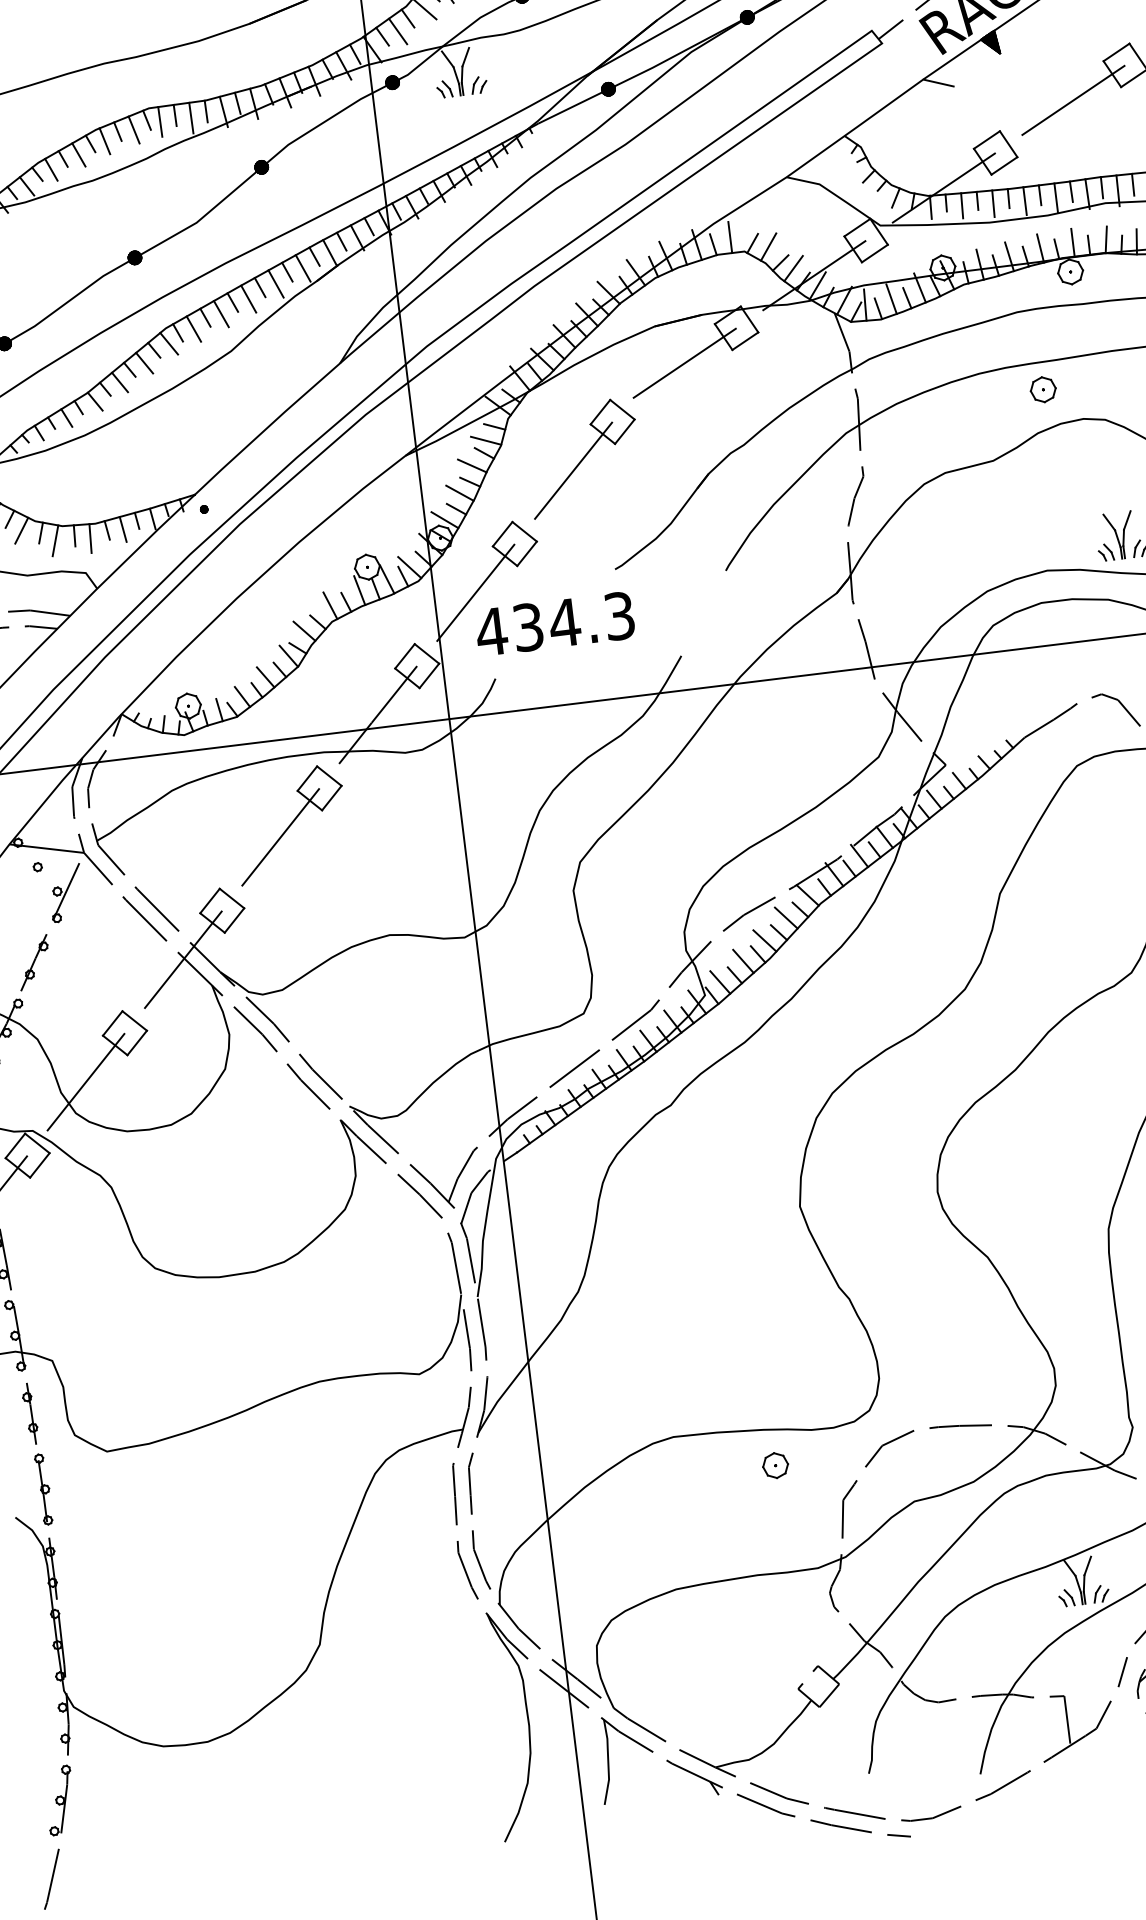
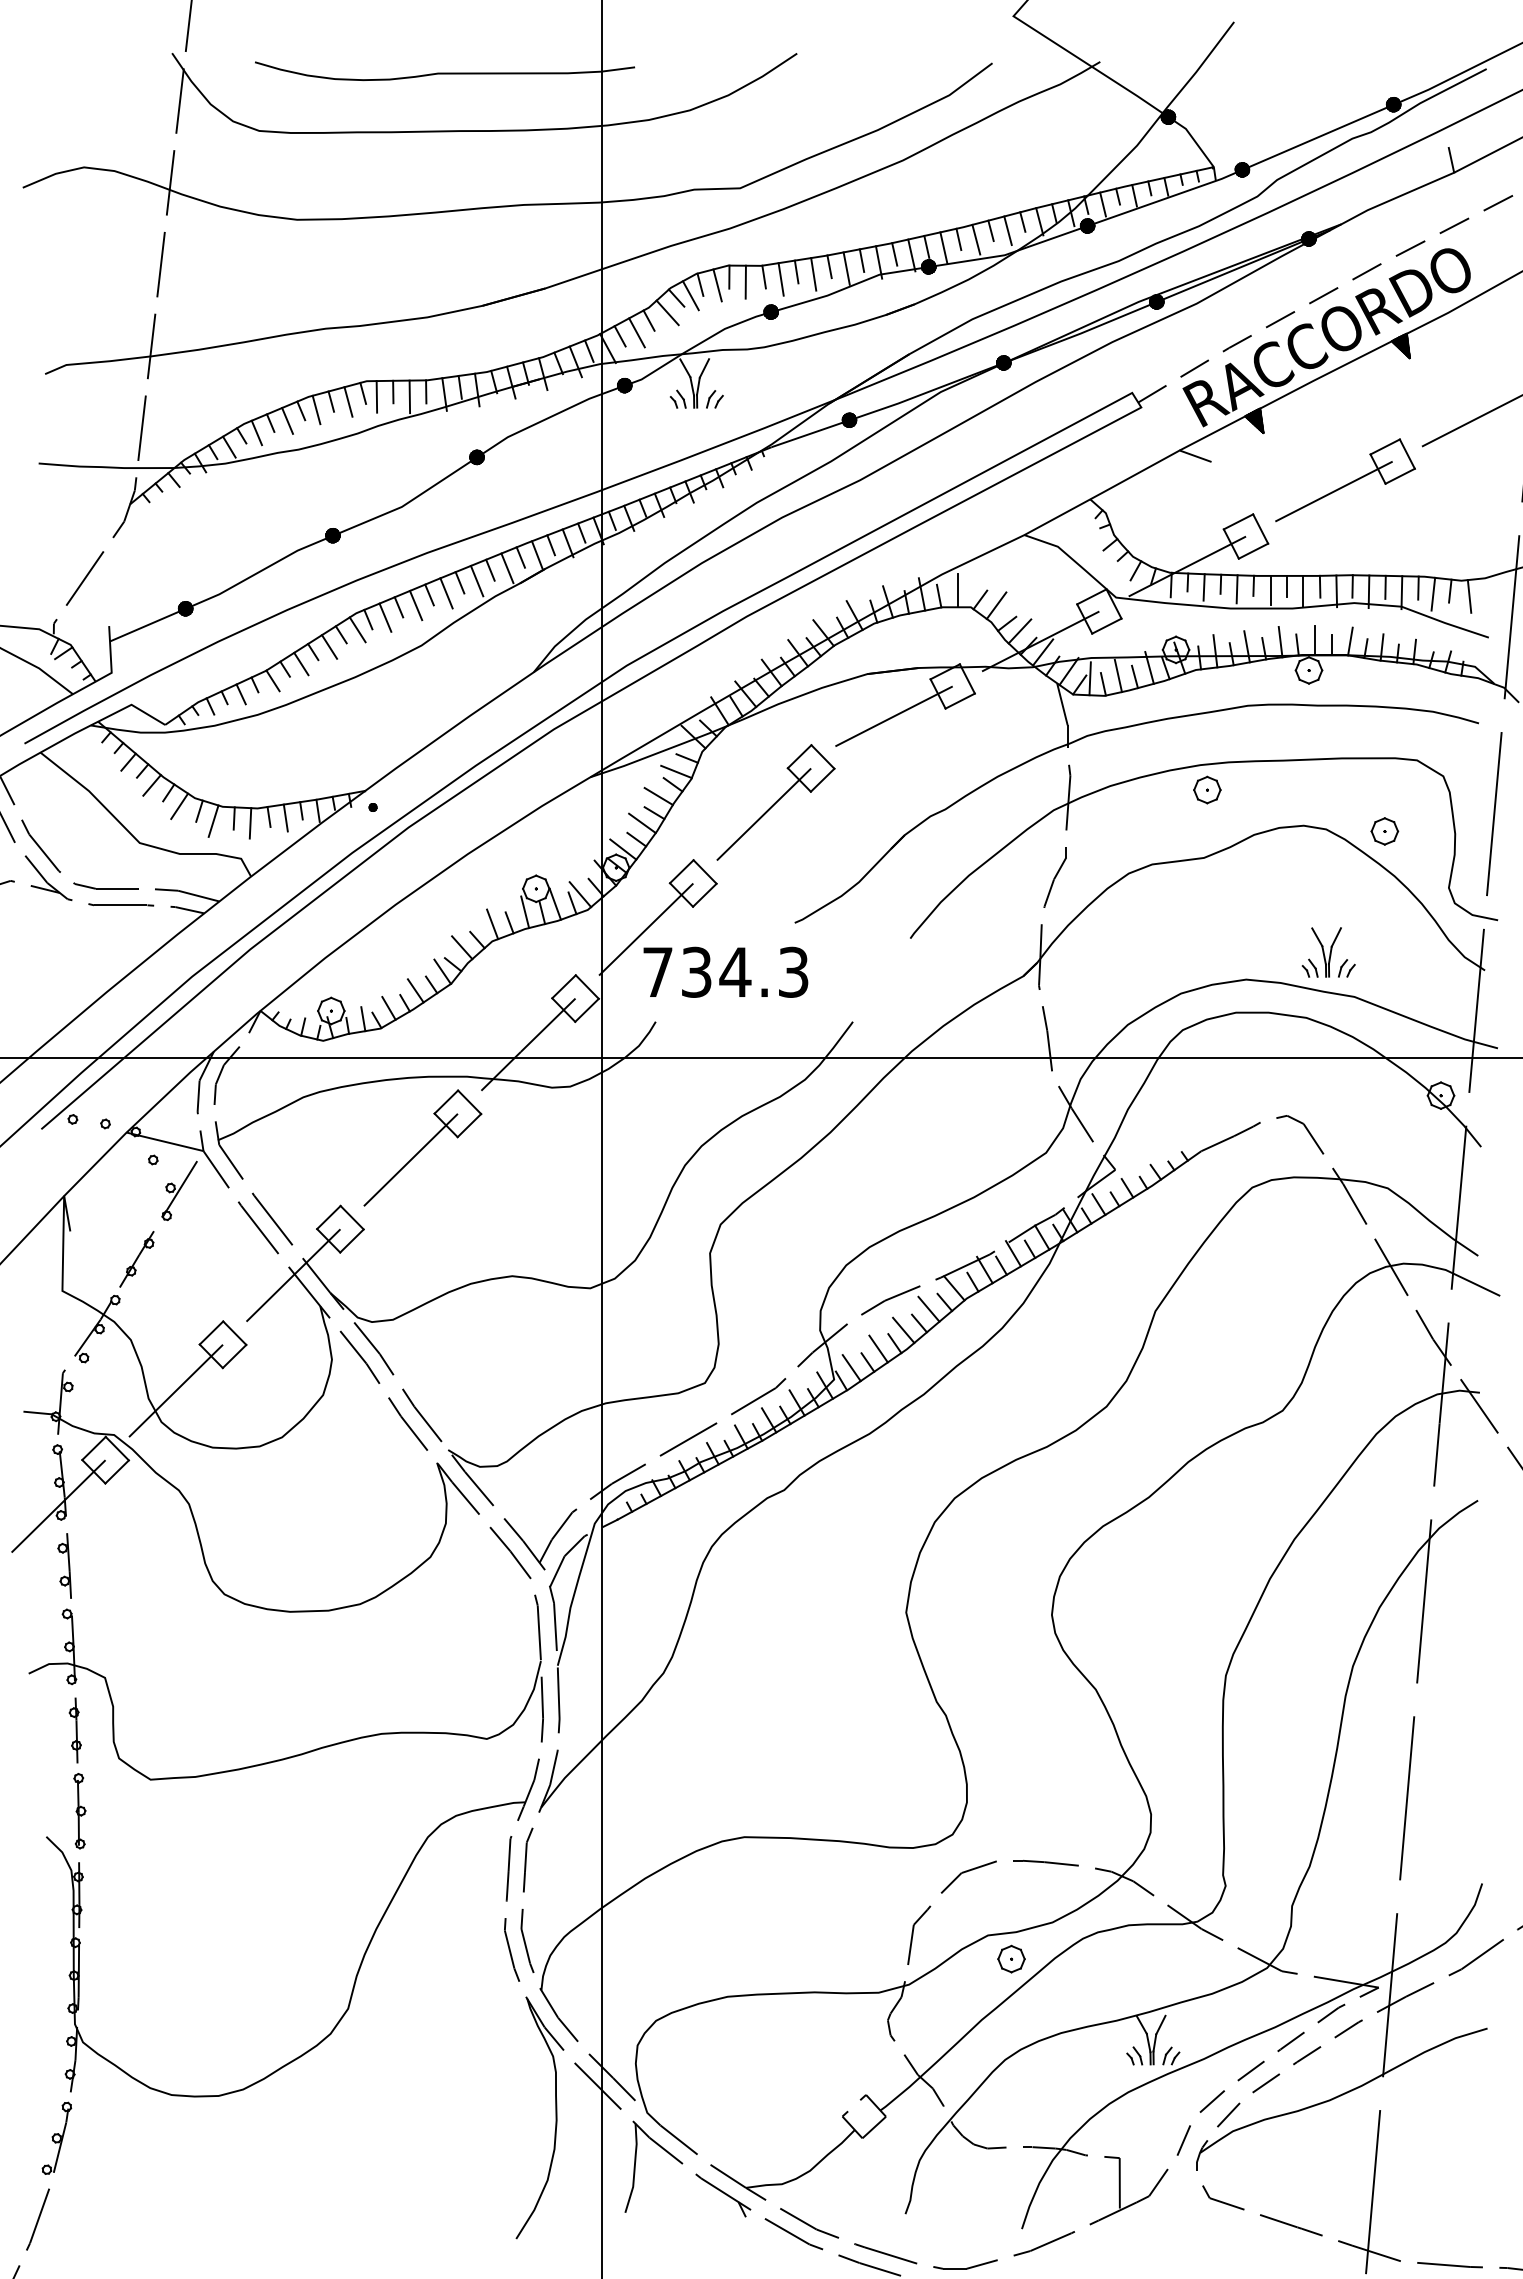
part: (1043, 389) -> (1207, 789), moved
text: (491, 631) -> (657, 971), 434.3 -> 734.3
part: (775, 1465) -> (1011, 1958), moved

